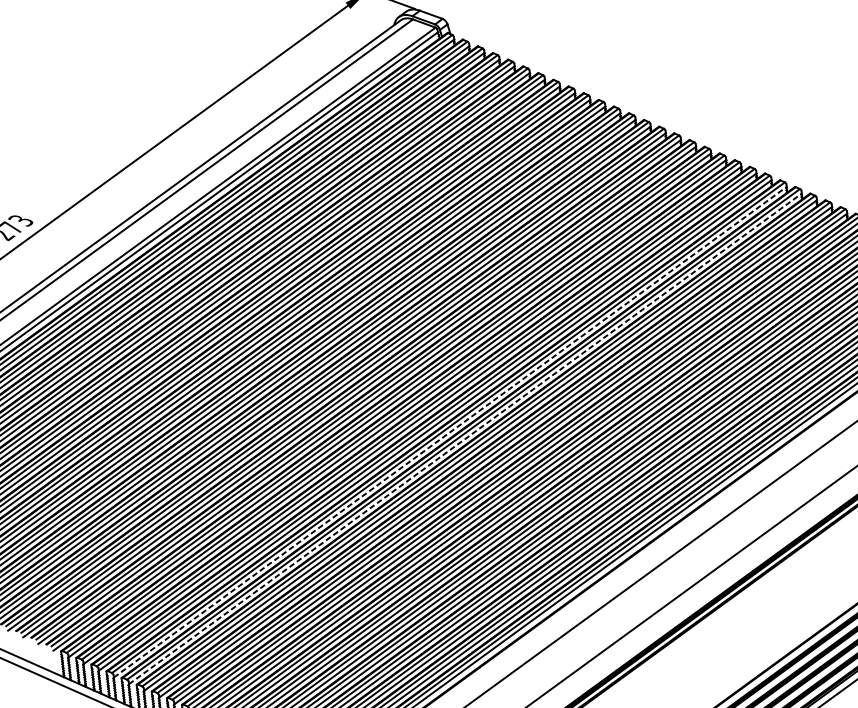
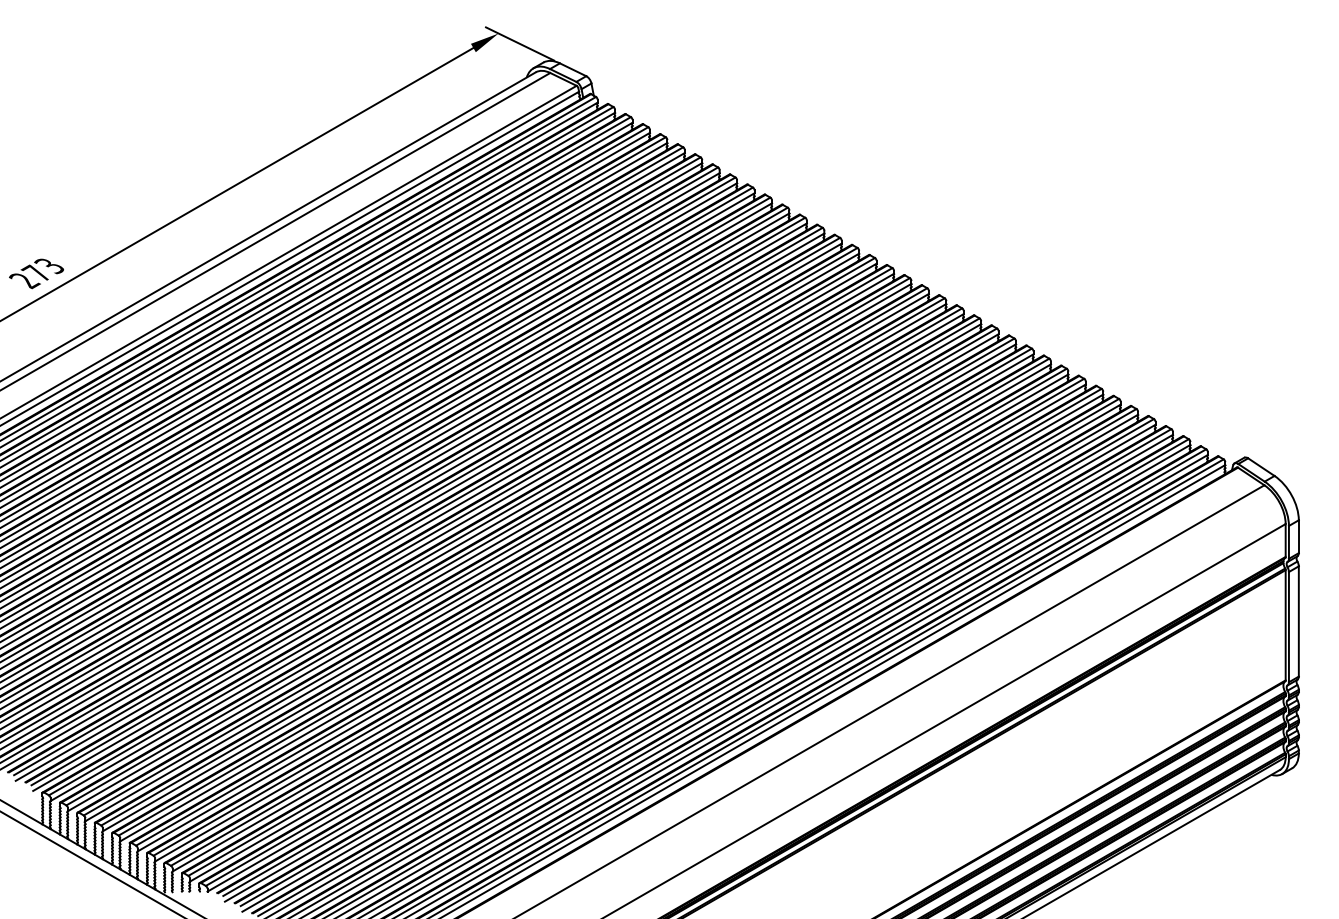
line: (450, 432) -> (542, 577), dashed -> solid
line: (465, 438) -> (559, 587), dashed -> solid

